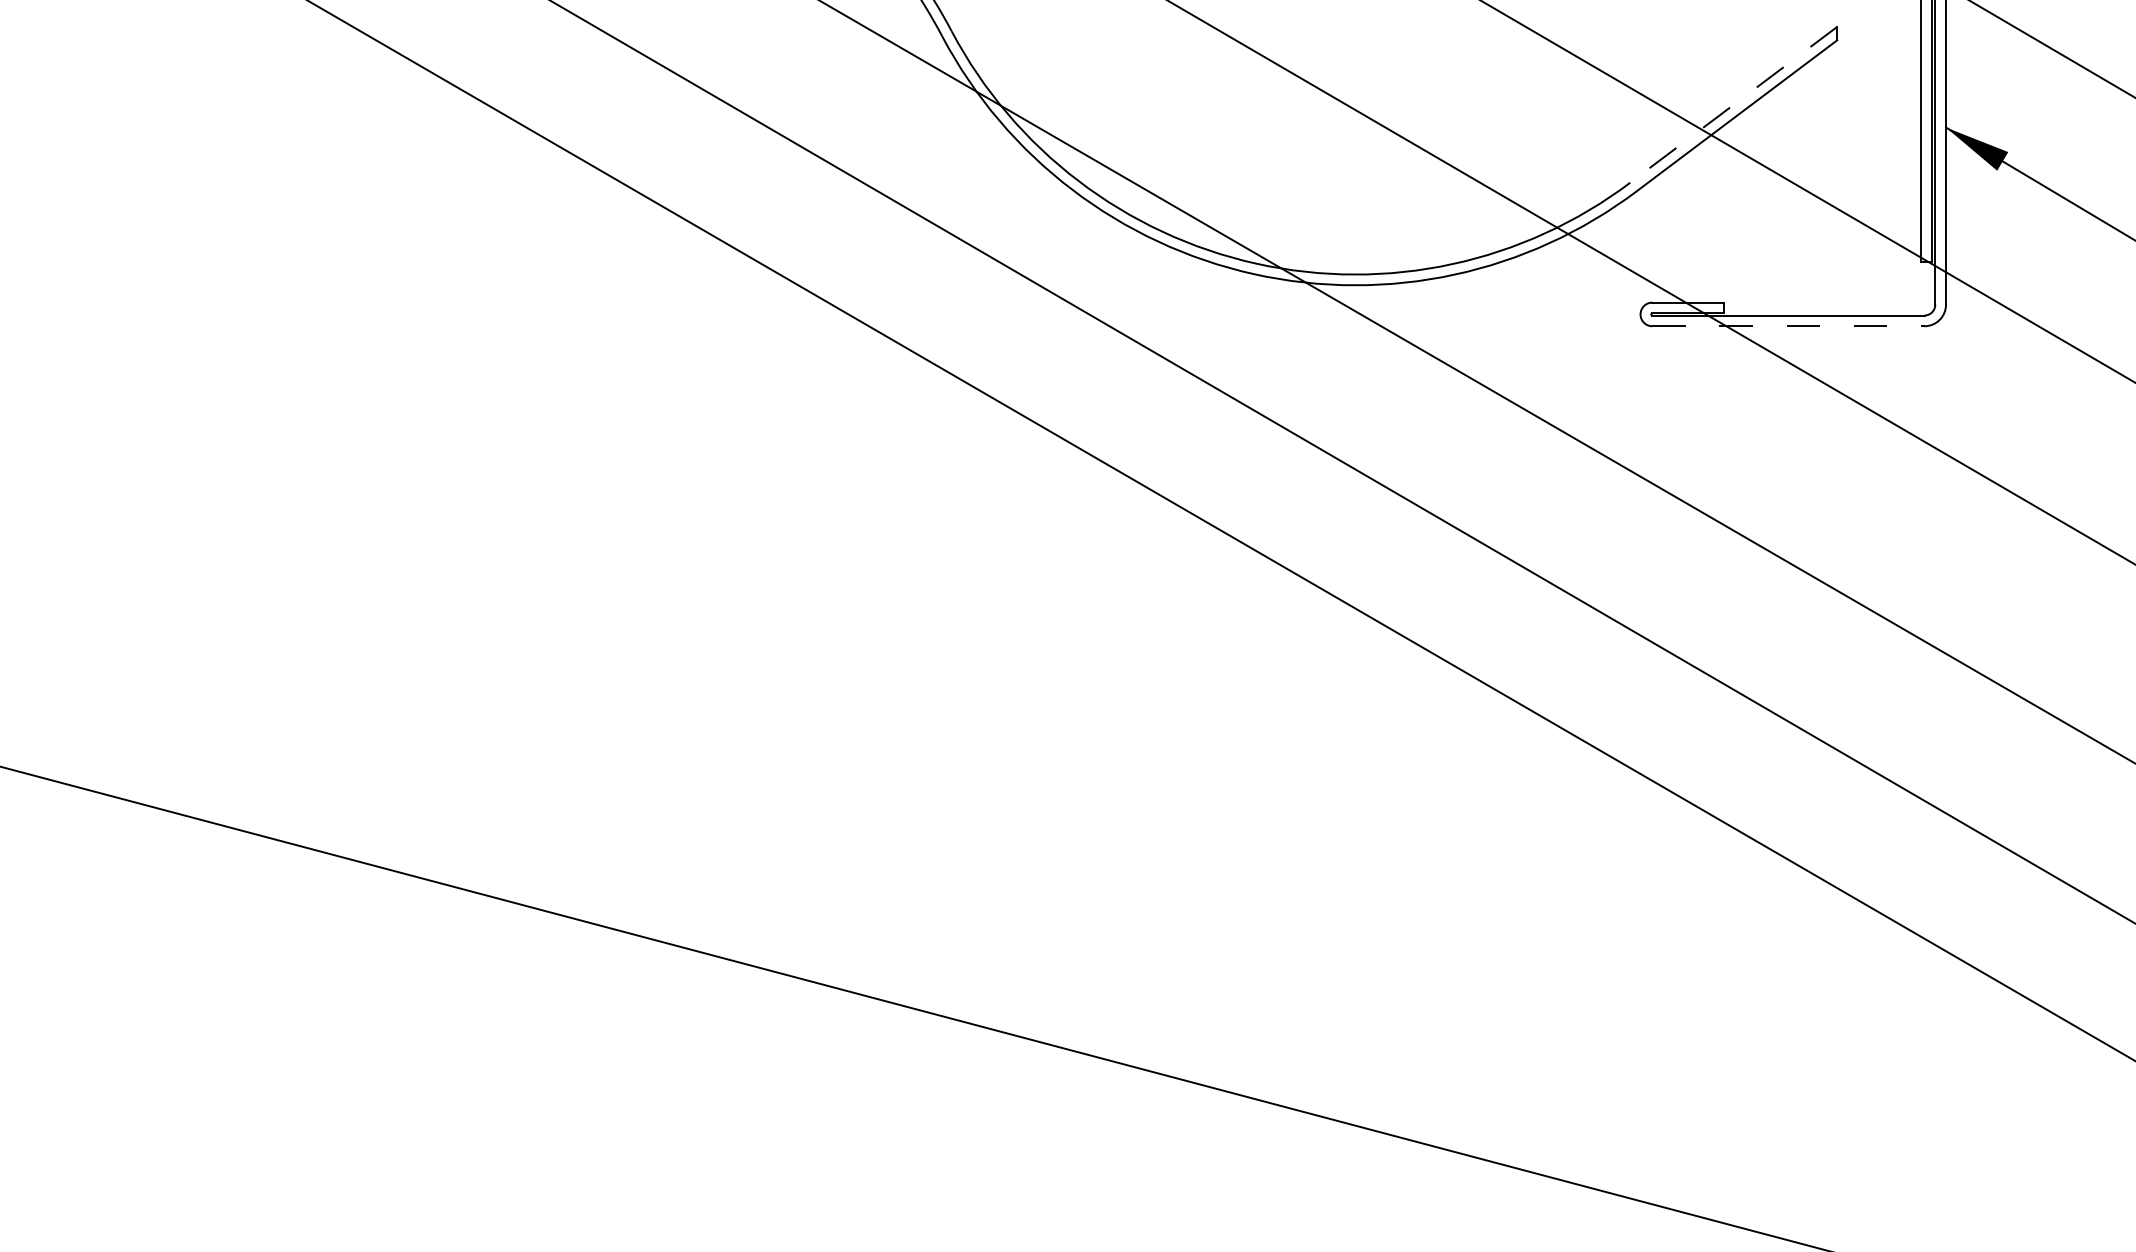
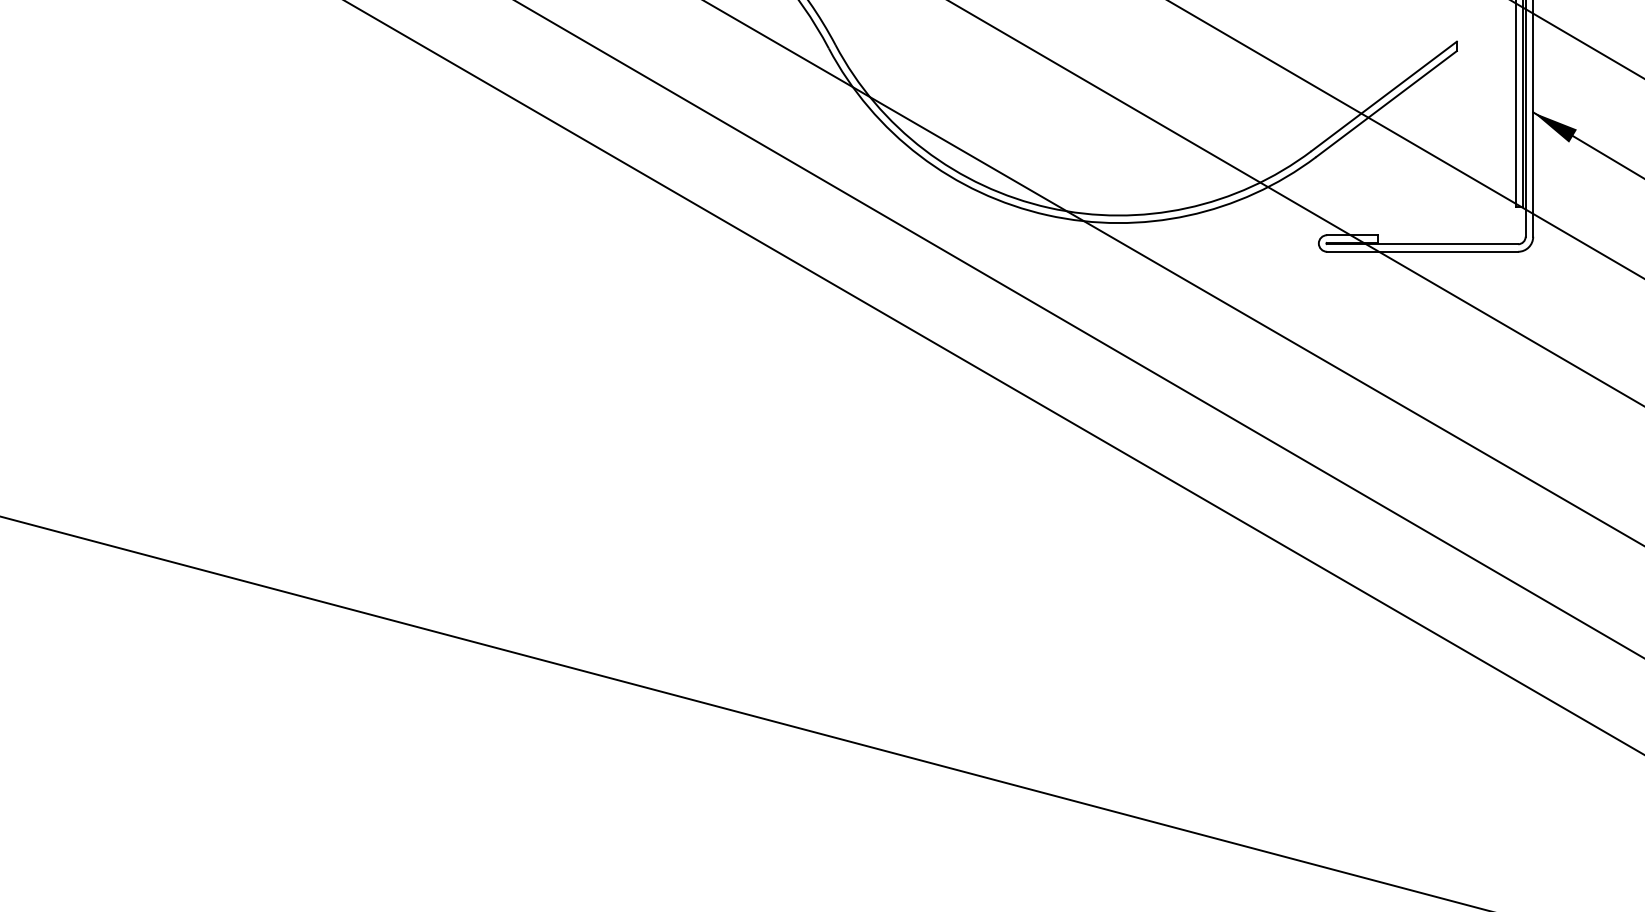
line: (1734, 104) -> (1384, 96), dashed -> solid
line: (1788, 325) -> (1422, 251), dashed -> solid

